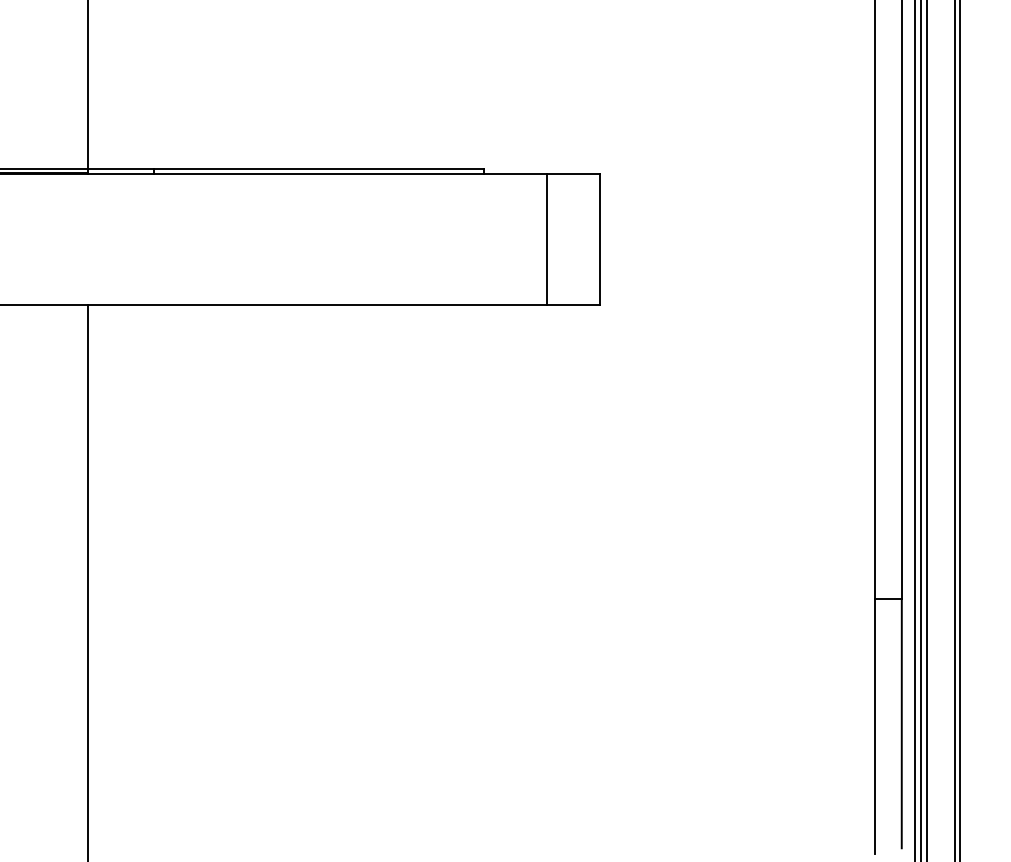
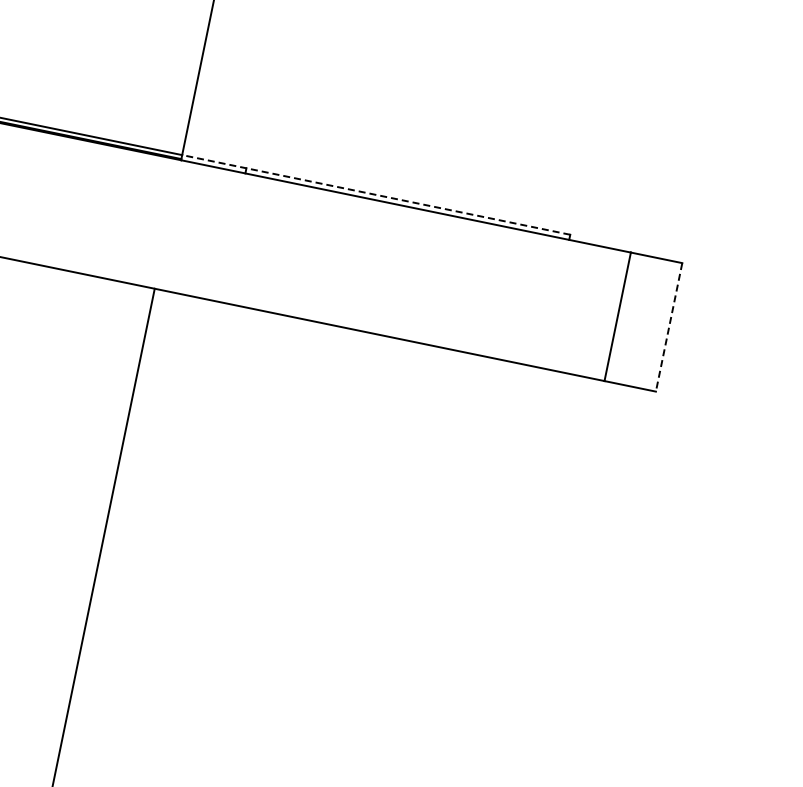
line: (285, 168) -> (375, 194), solid -> dashed
line: (599, 239) -> (668, 327), solid -> dashed

